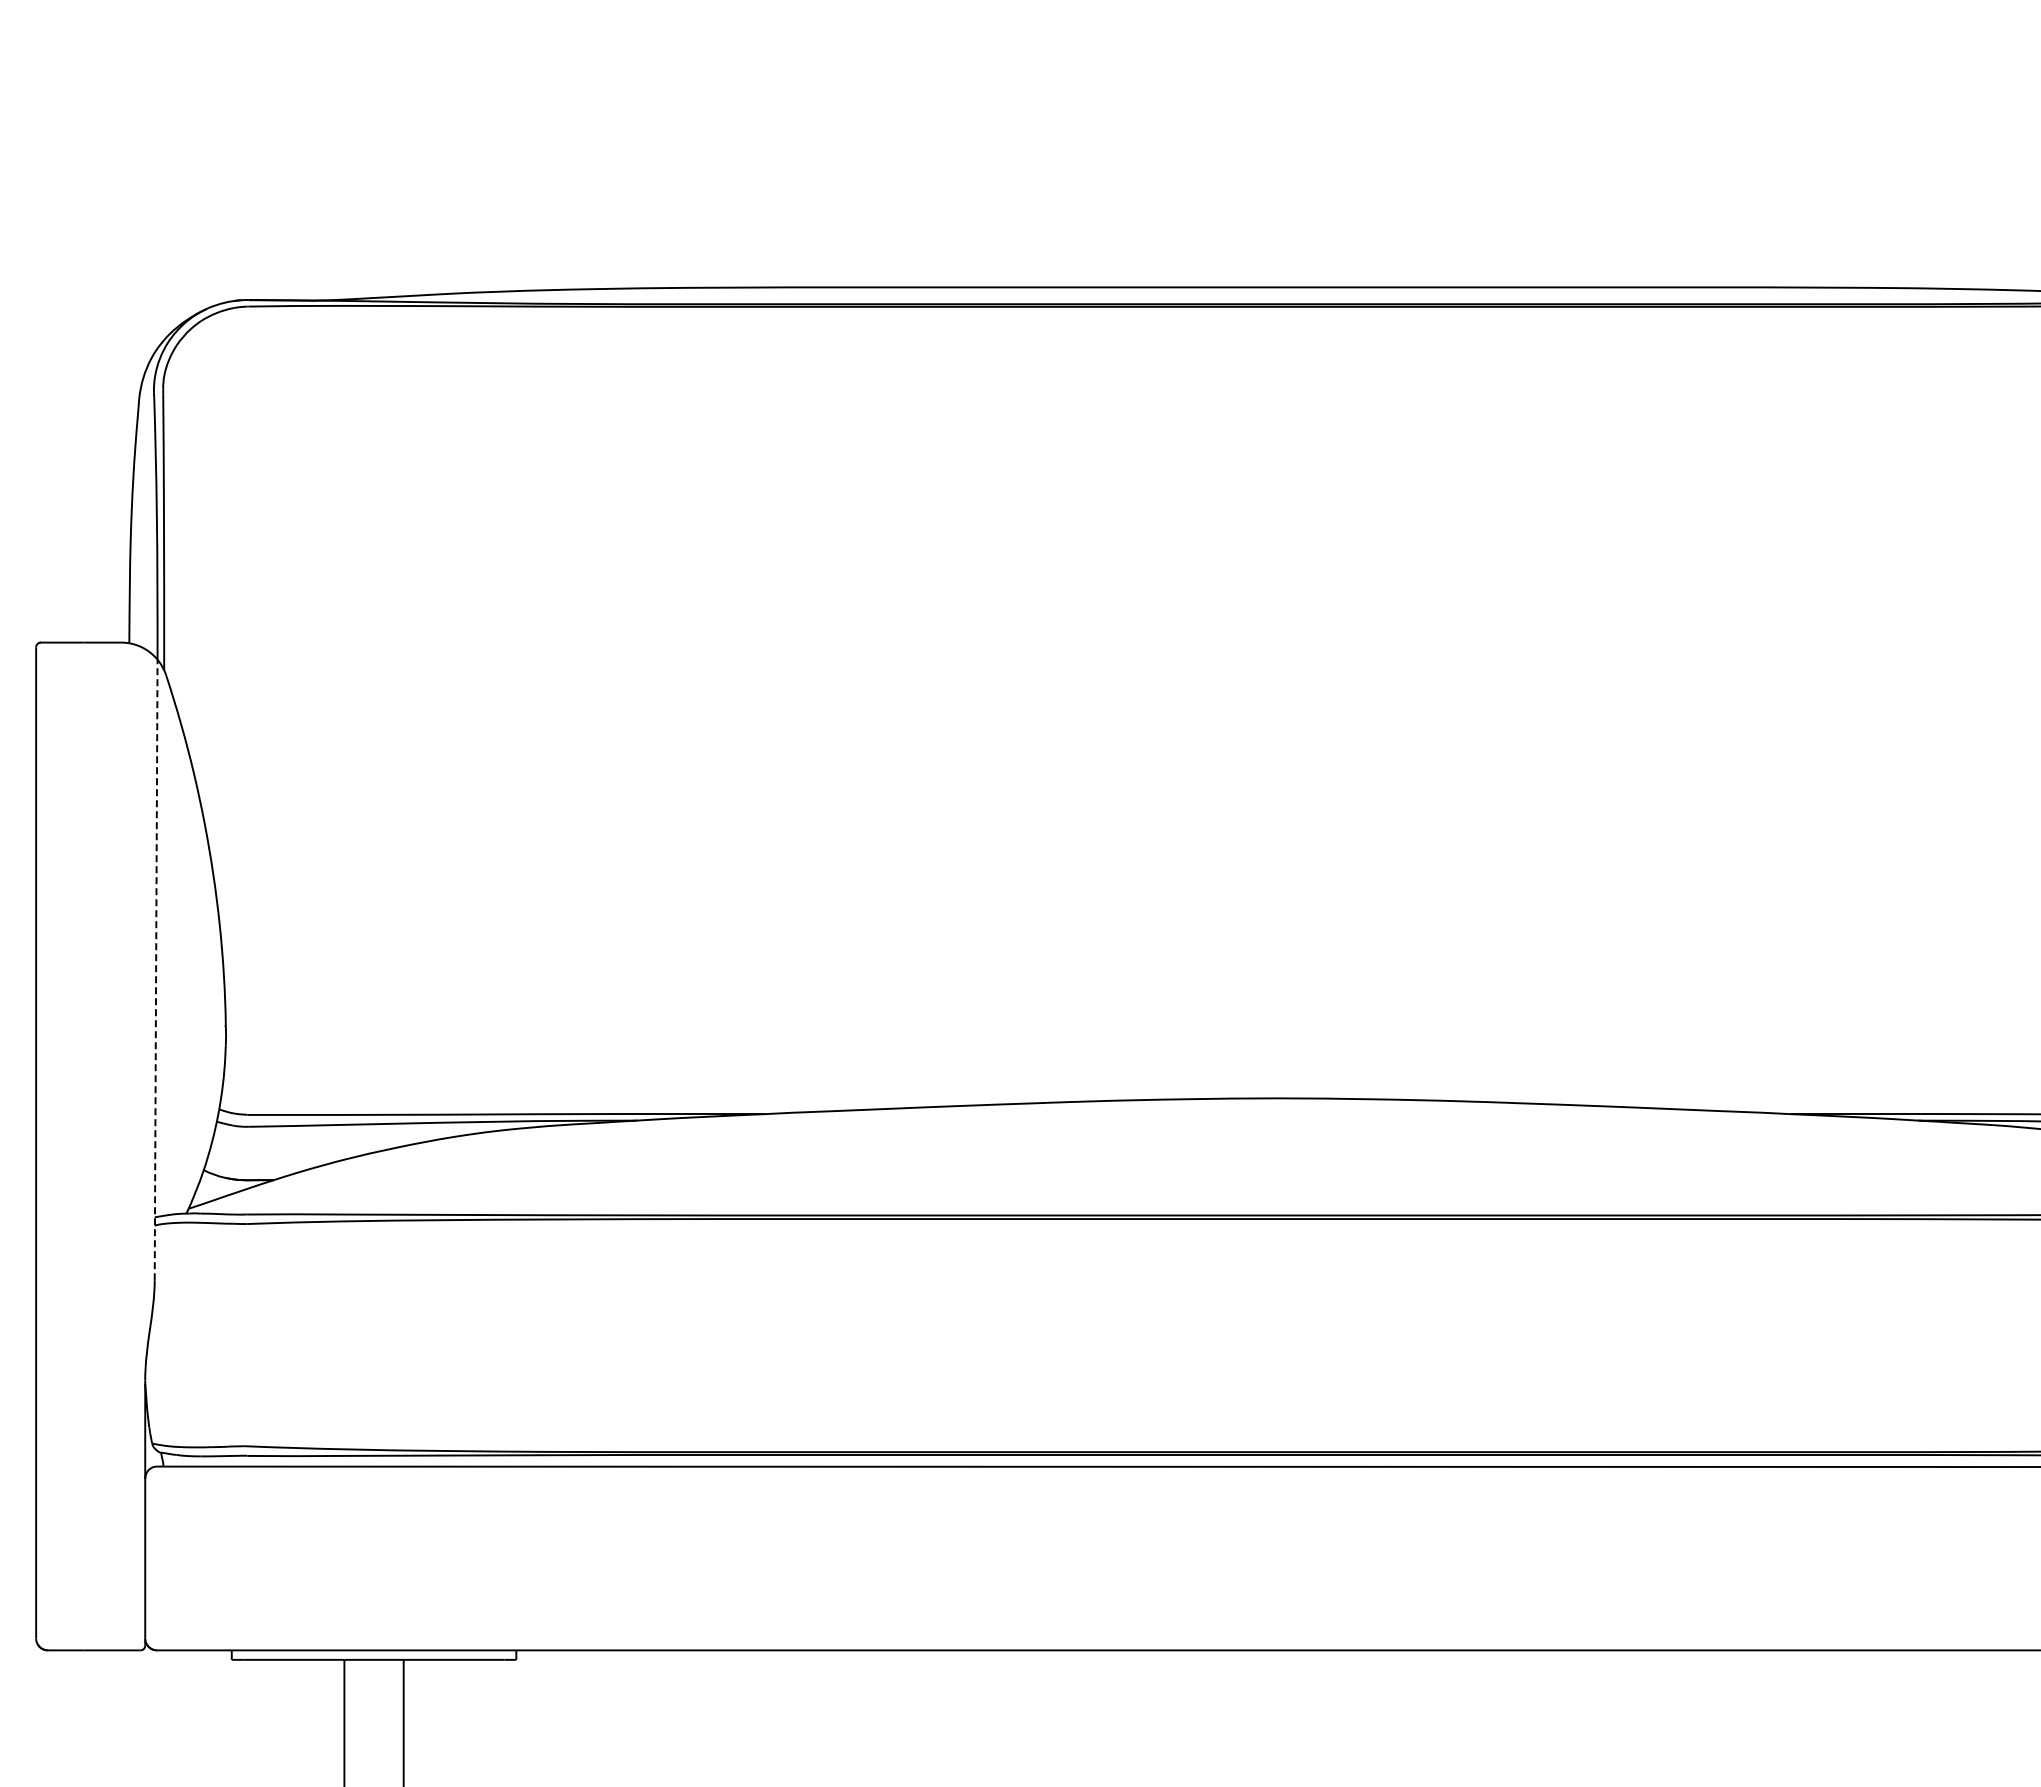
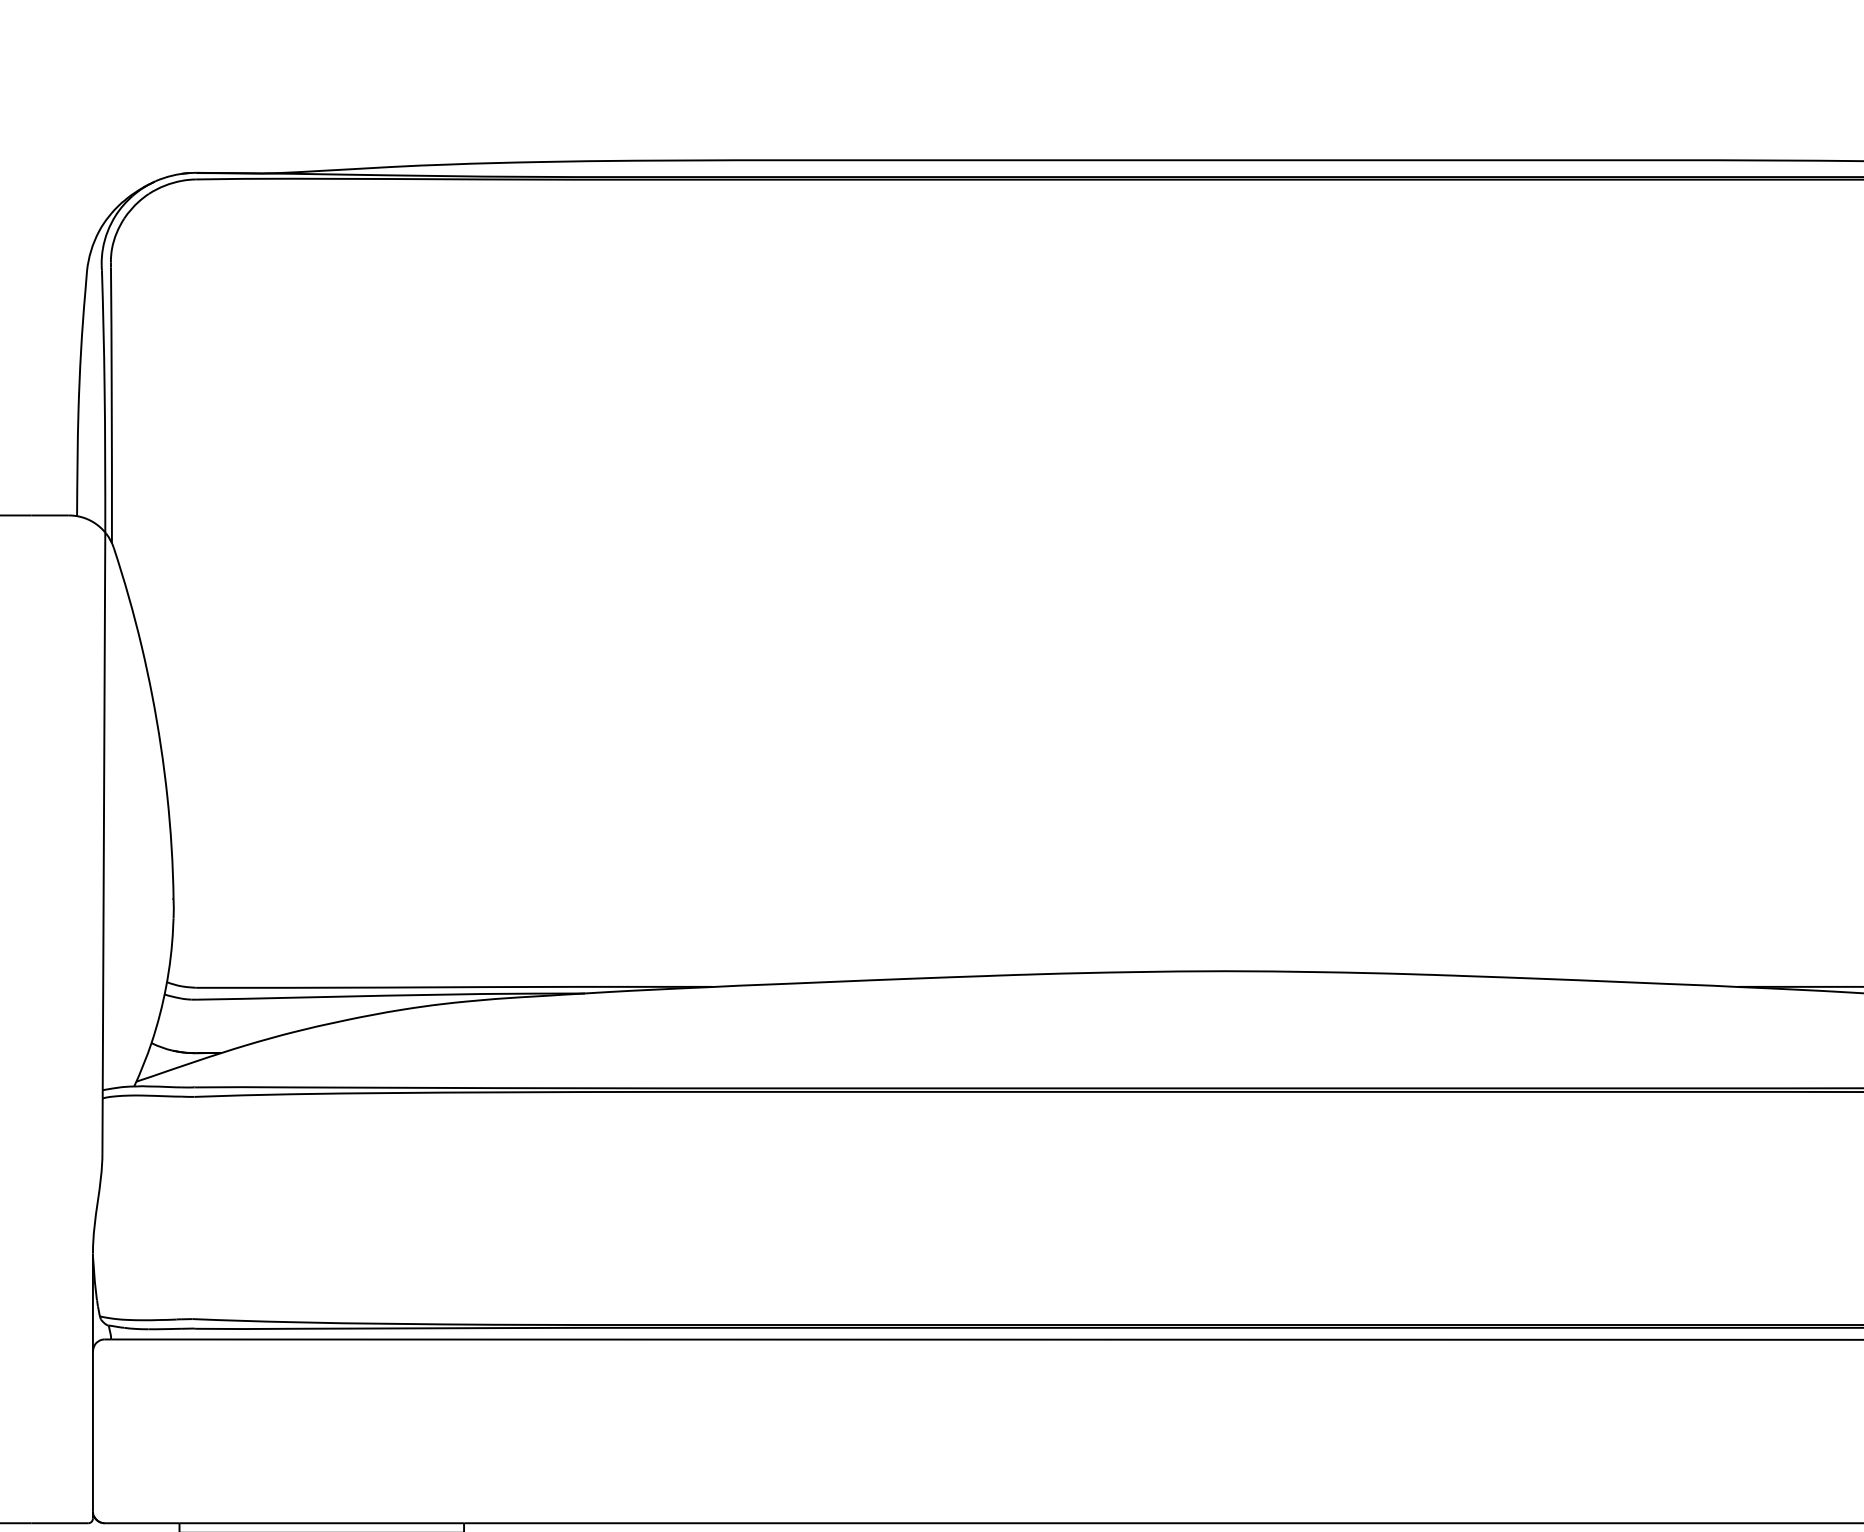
line: (156, 969) -> (104, 842), dashed -> solid

